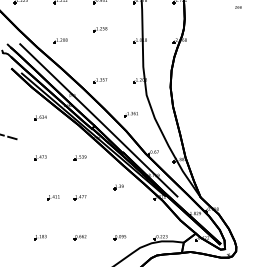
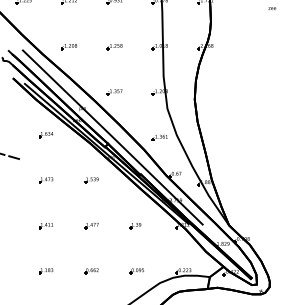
part: (100, 30) -> (114, 47), moved
part: (130, 114) -> (159, 137), moved
part: (118, 187) -> (135, 226), moved
part: (52, 198) -> (45, 226), moved

